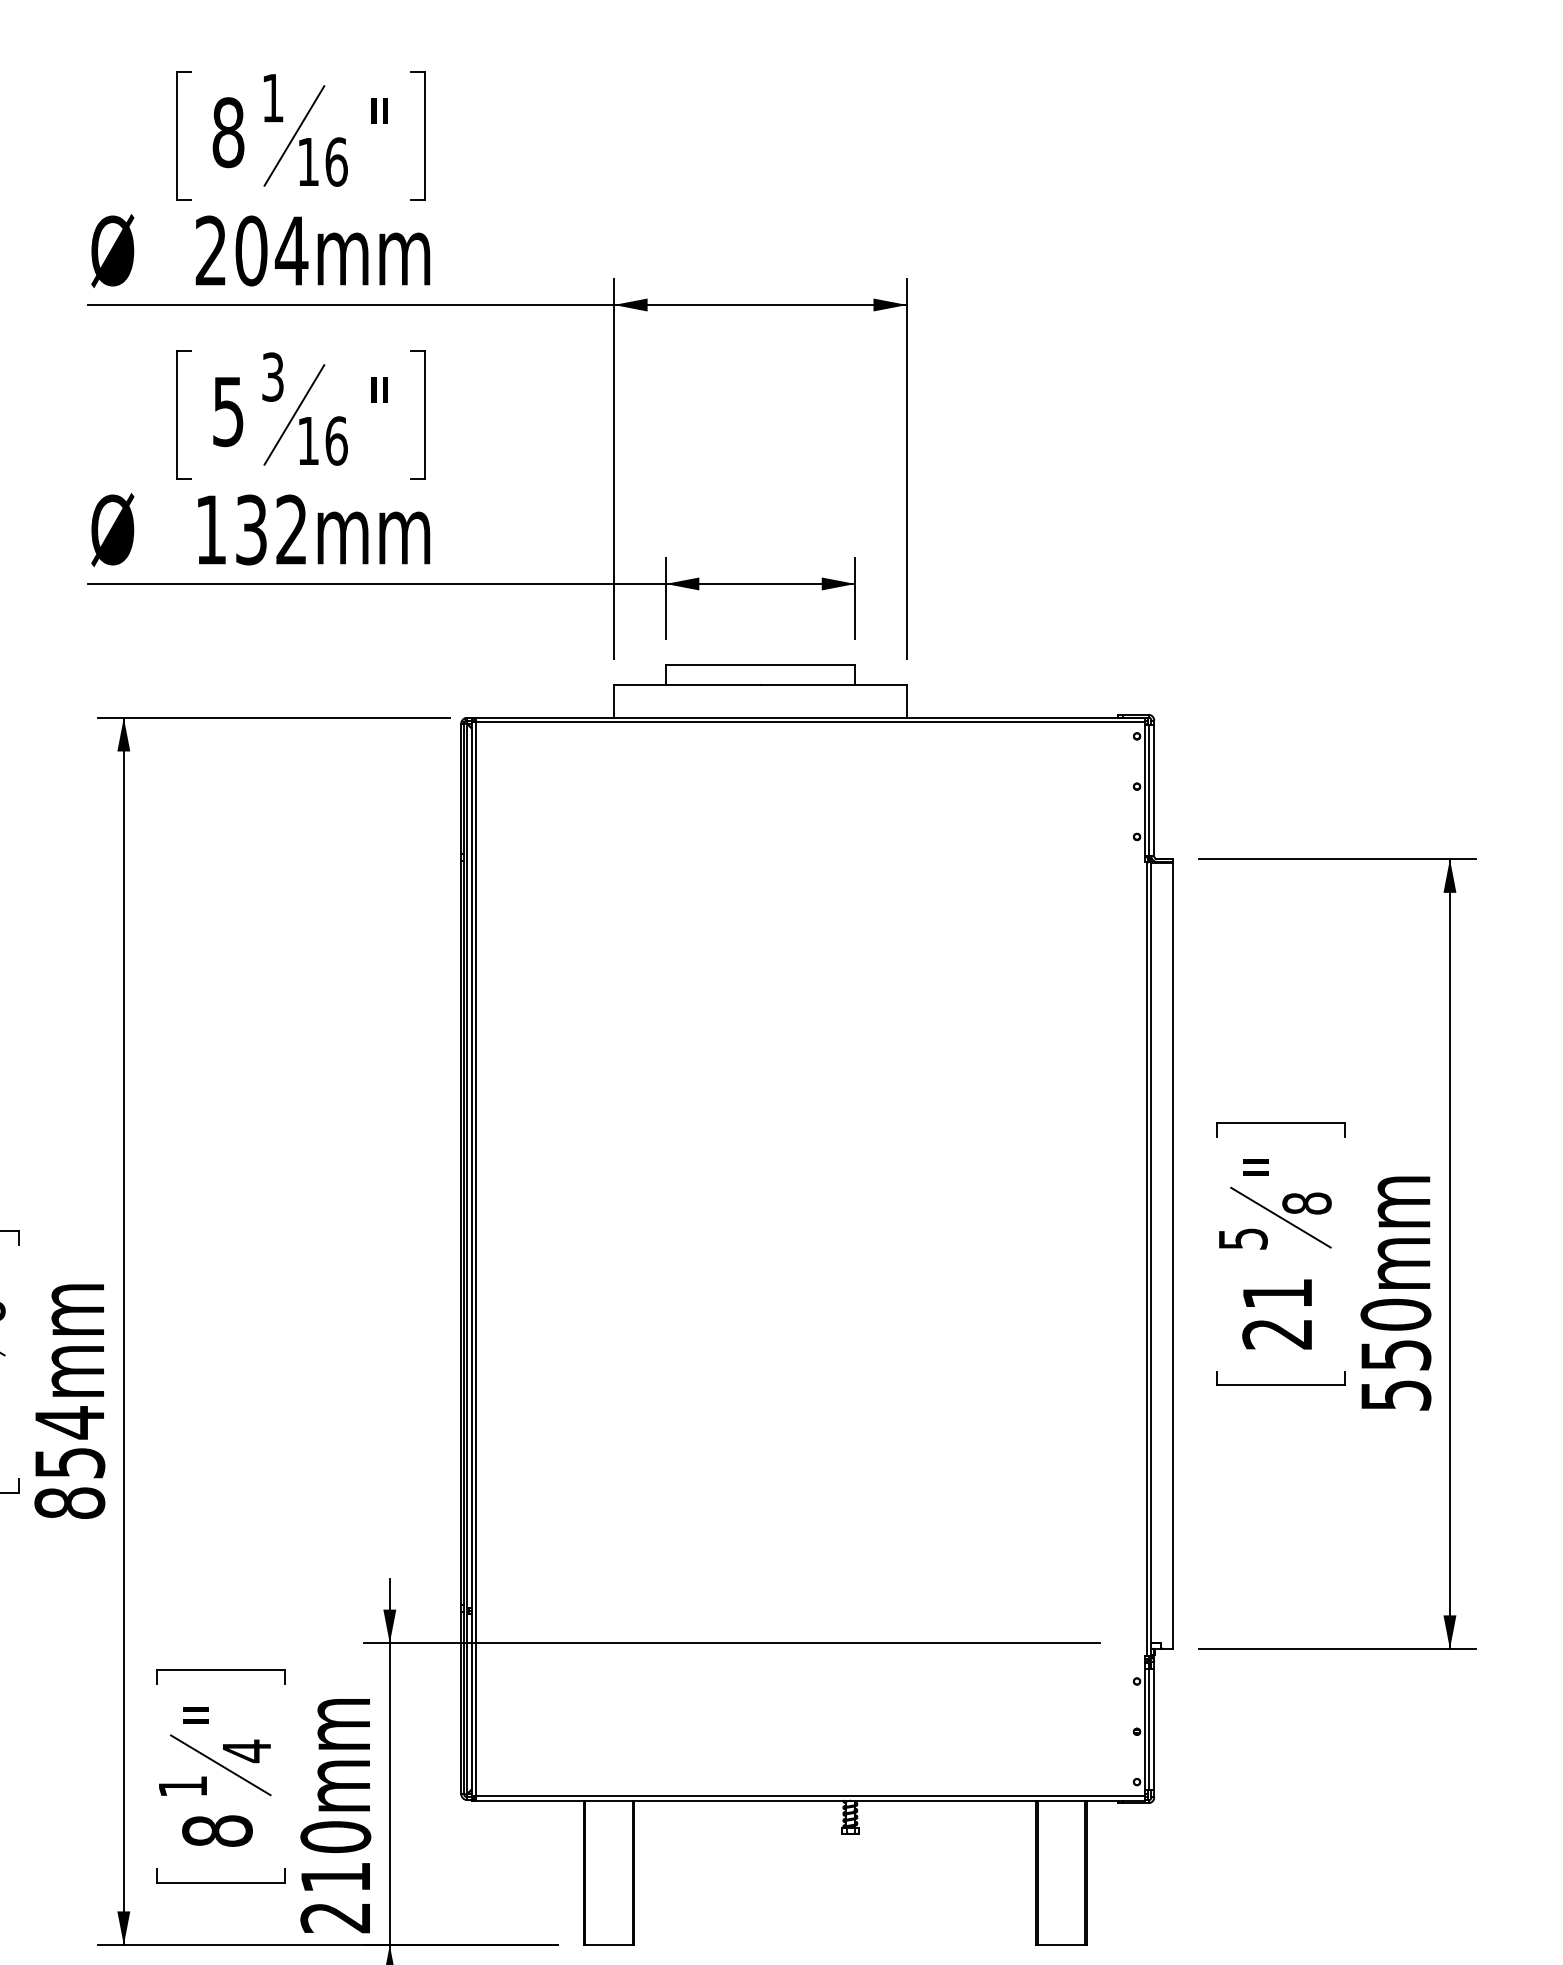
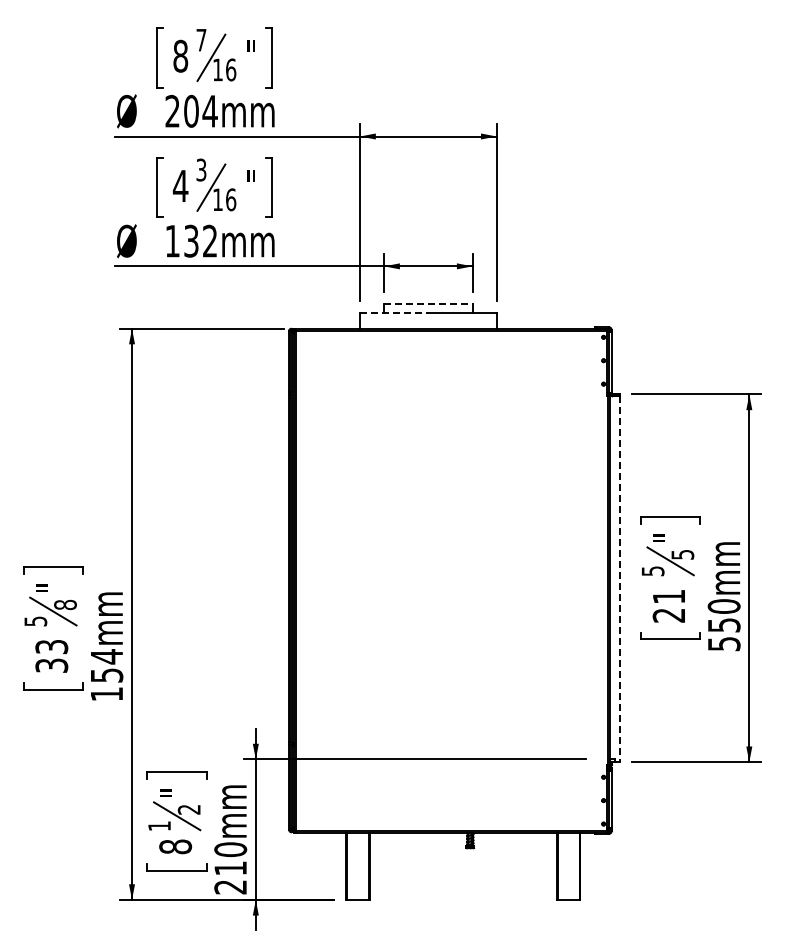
text: (273, 98) -> (201, 40), 1 -> 7
text: (227, 412) -> (180, 186), 5 -> 4
line: (760, 665) -> (428, 304), solid -> dashed
line: (687, 685) -> (394, 313), solid -> dashed
text: (1306, 1202) -> (682, 554), 8 -> 5
line: (1173, 1256) -> (620, 579), solid -> dashed
text: (68, 1503) -> (106, 694), 854mm -> 154mm
text: (245, 1750) -> (188, 809), 4 -> 2

